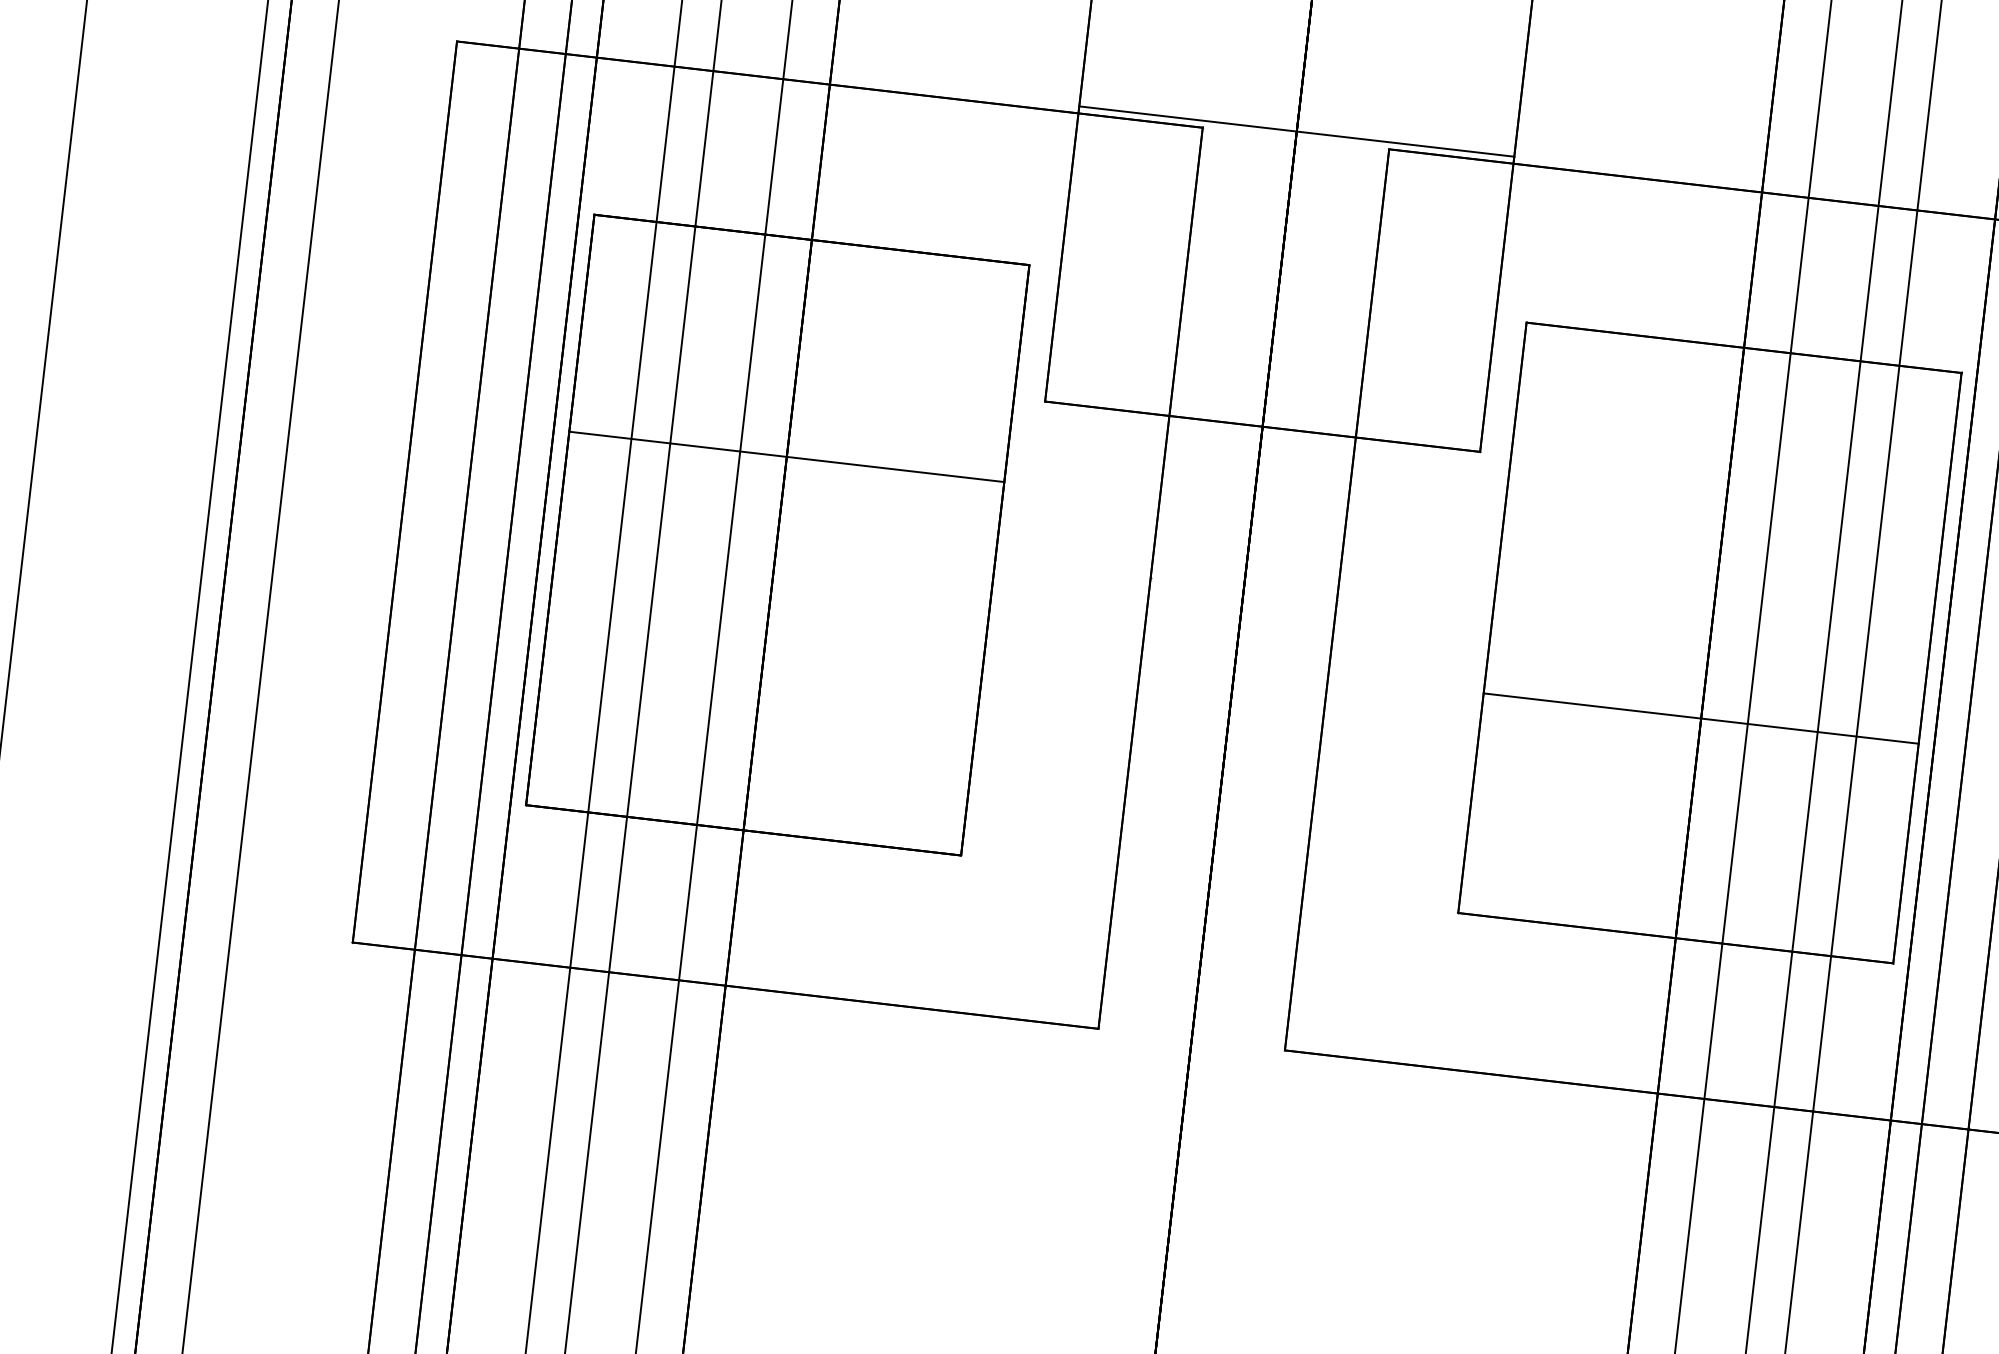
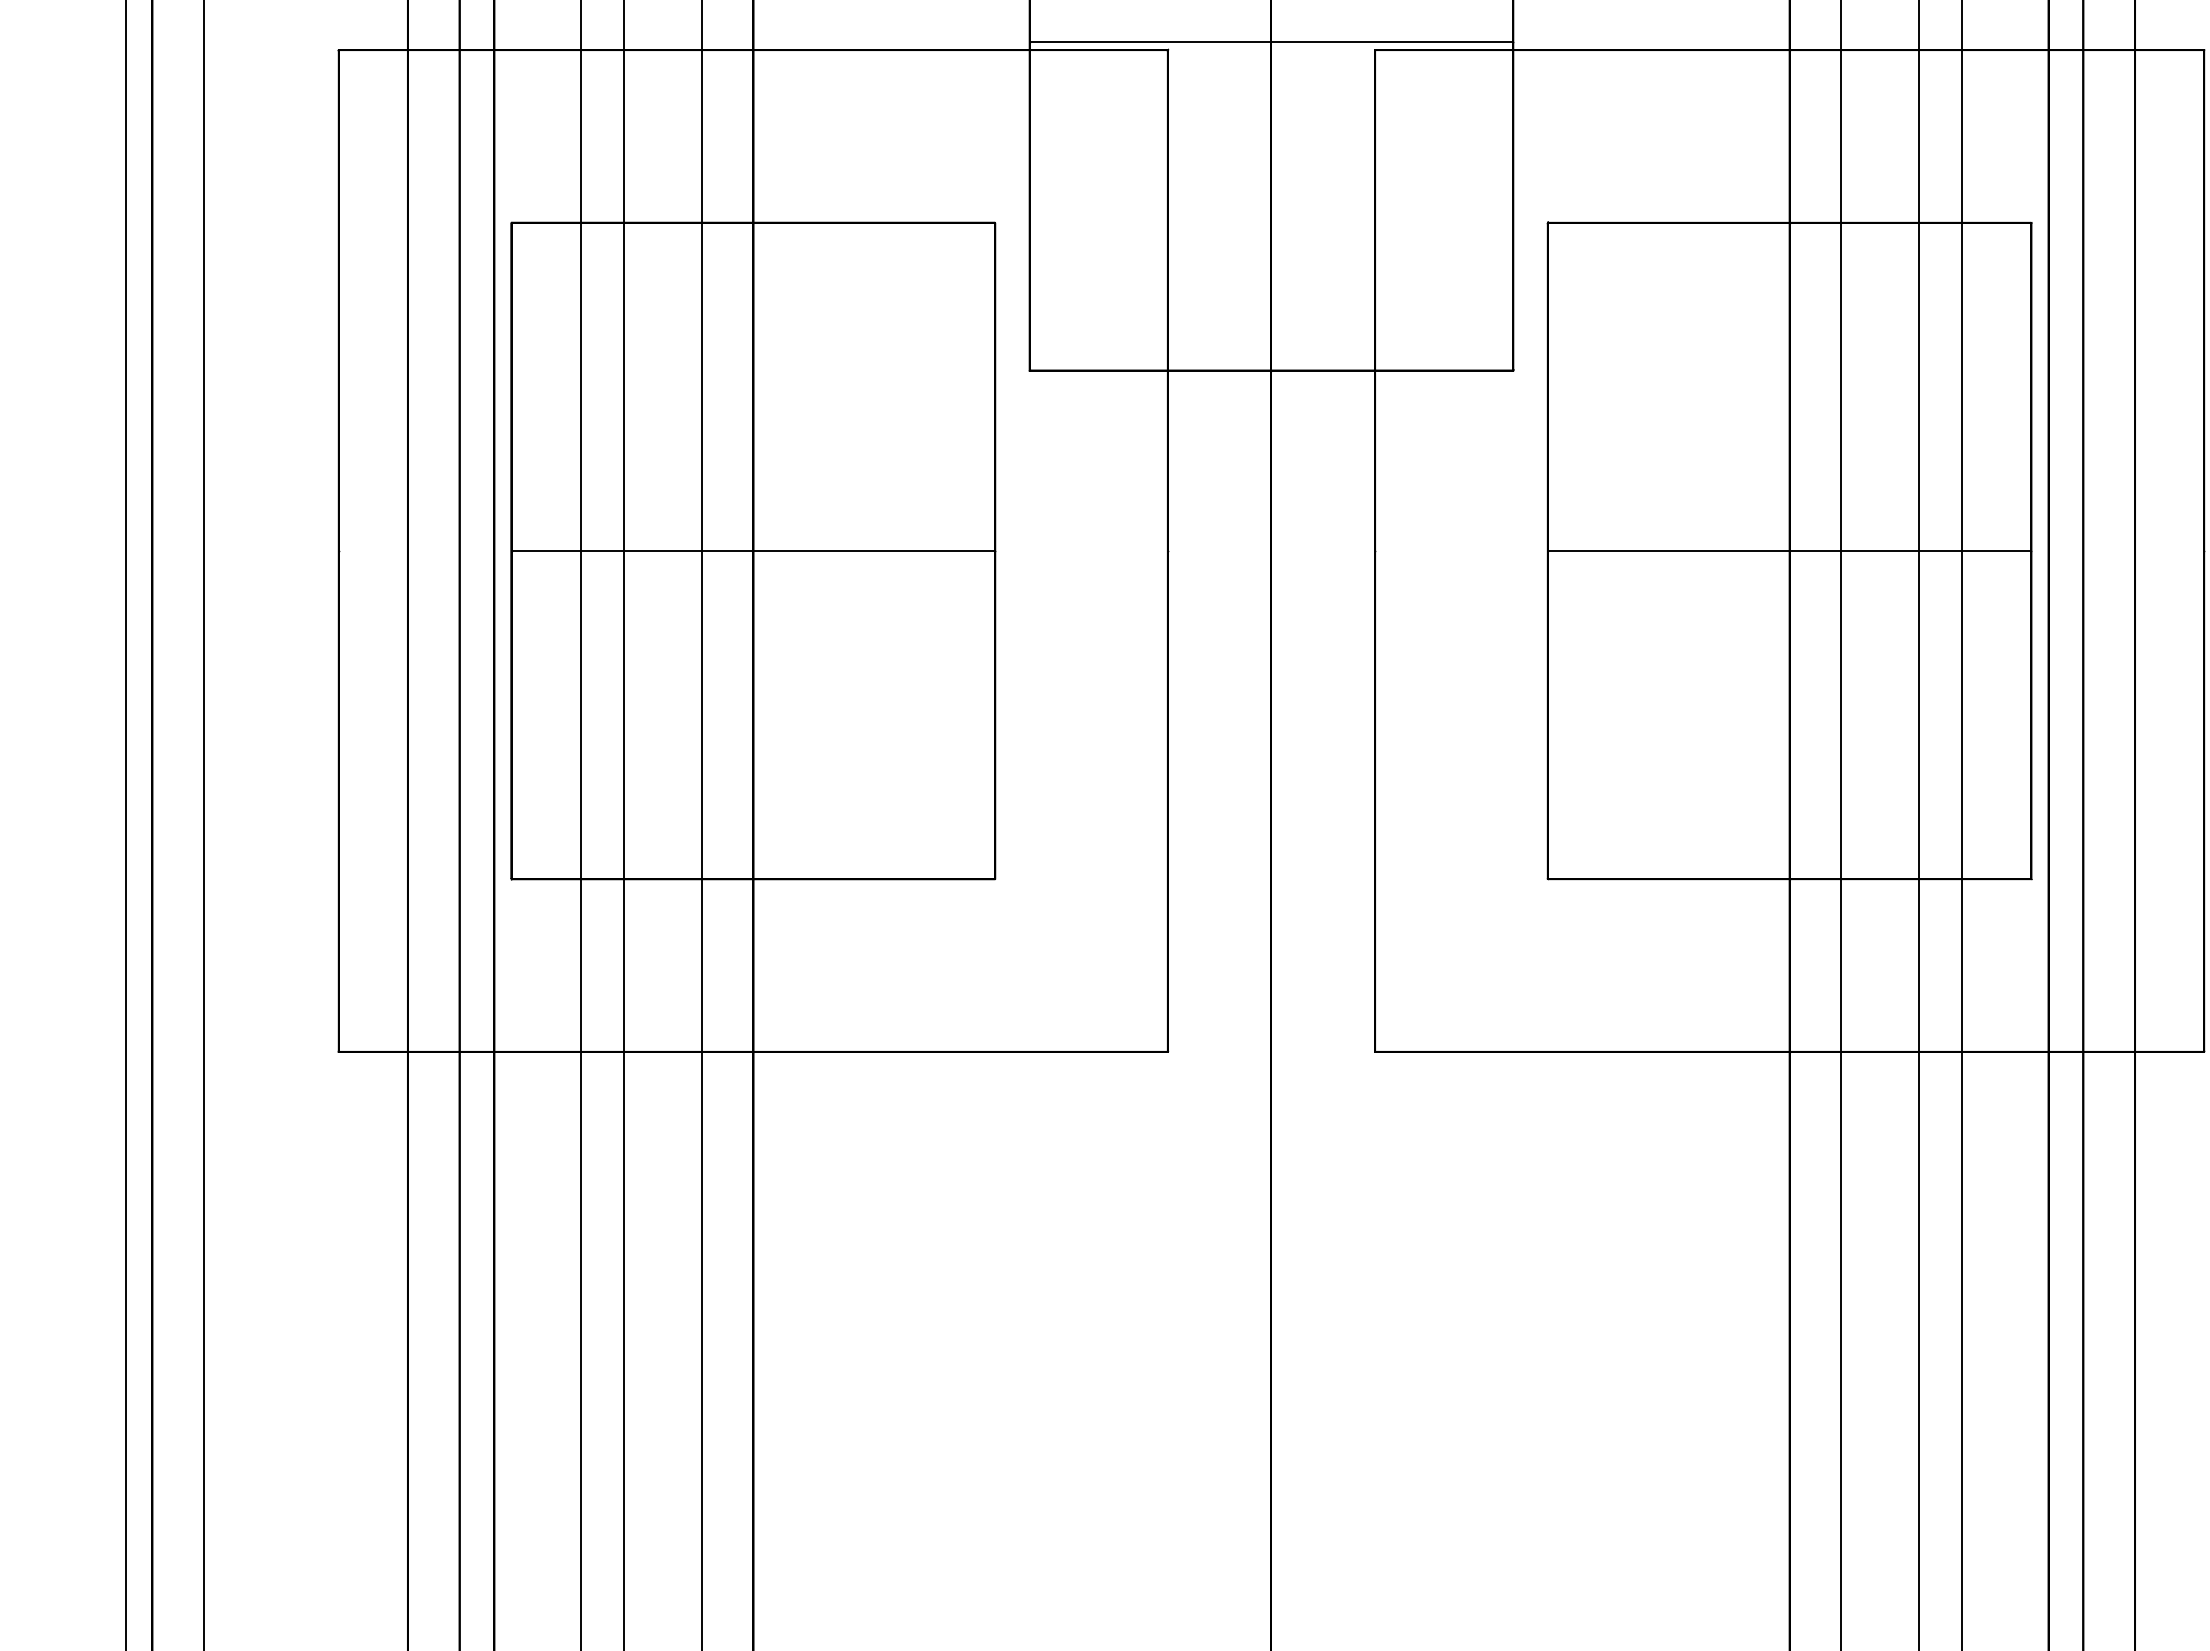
line: (786, 457) -> (753, 551), moved
line: (1701, 719) -> (1789, 551), moved

